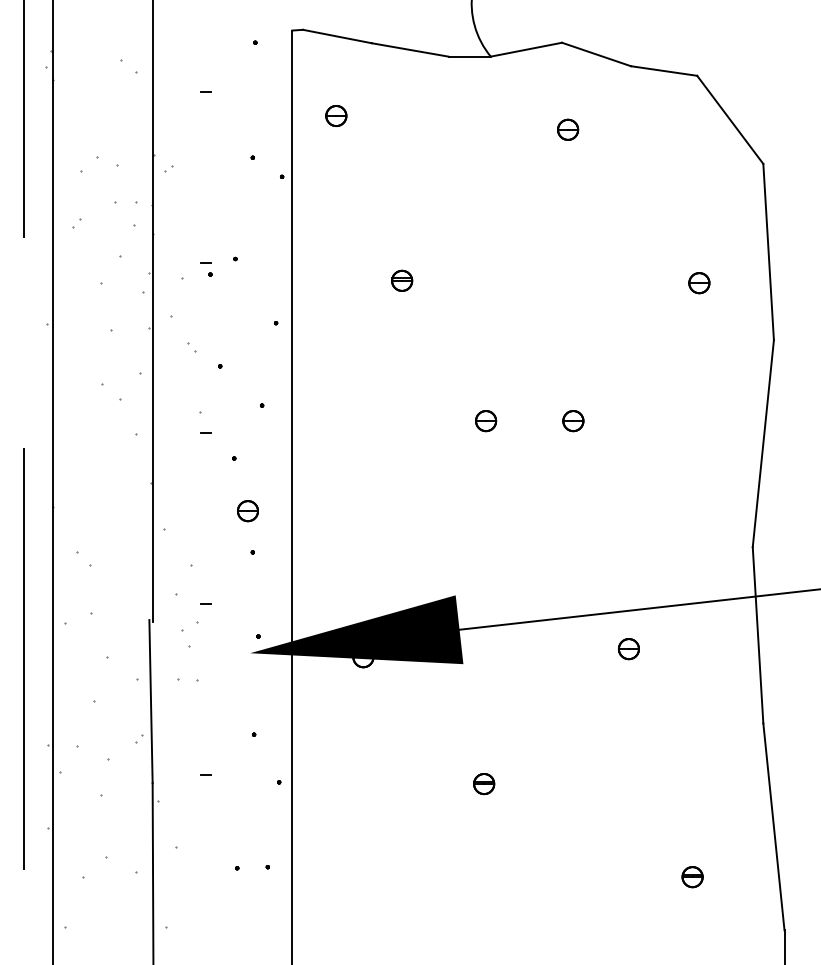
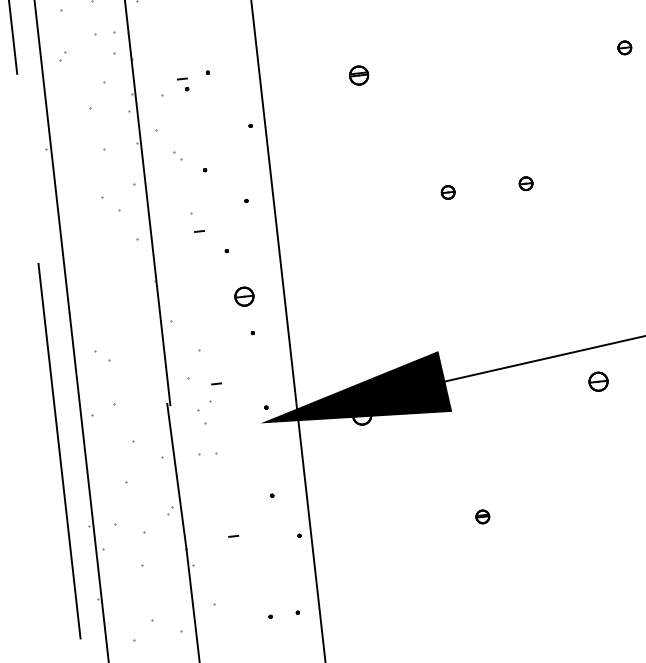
part: (699, 283) -> (624, 48), size x0.7
part: (486, 421) -> (448, 192), size x0.7
part: (573, 421) -> (526, 183), size x0.7
part: (484, 784) -> (483, 517), size x0.7

